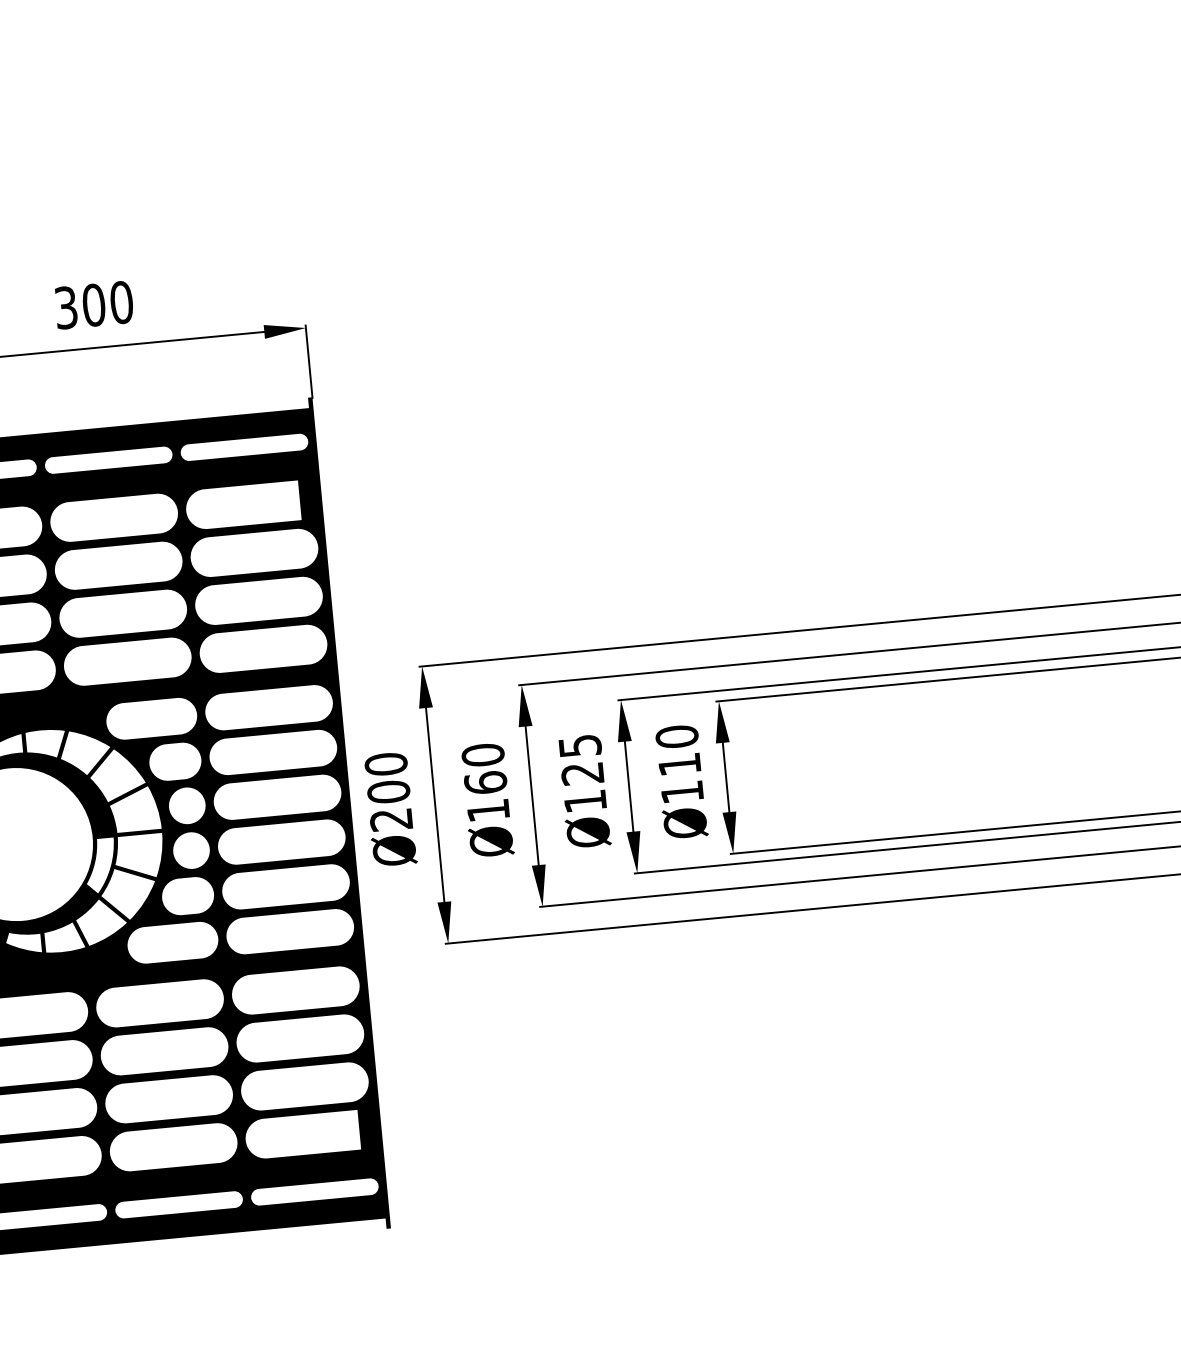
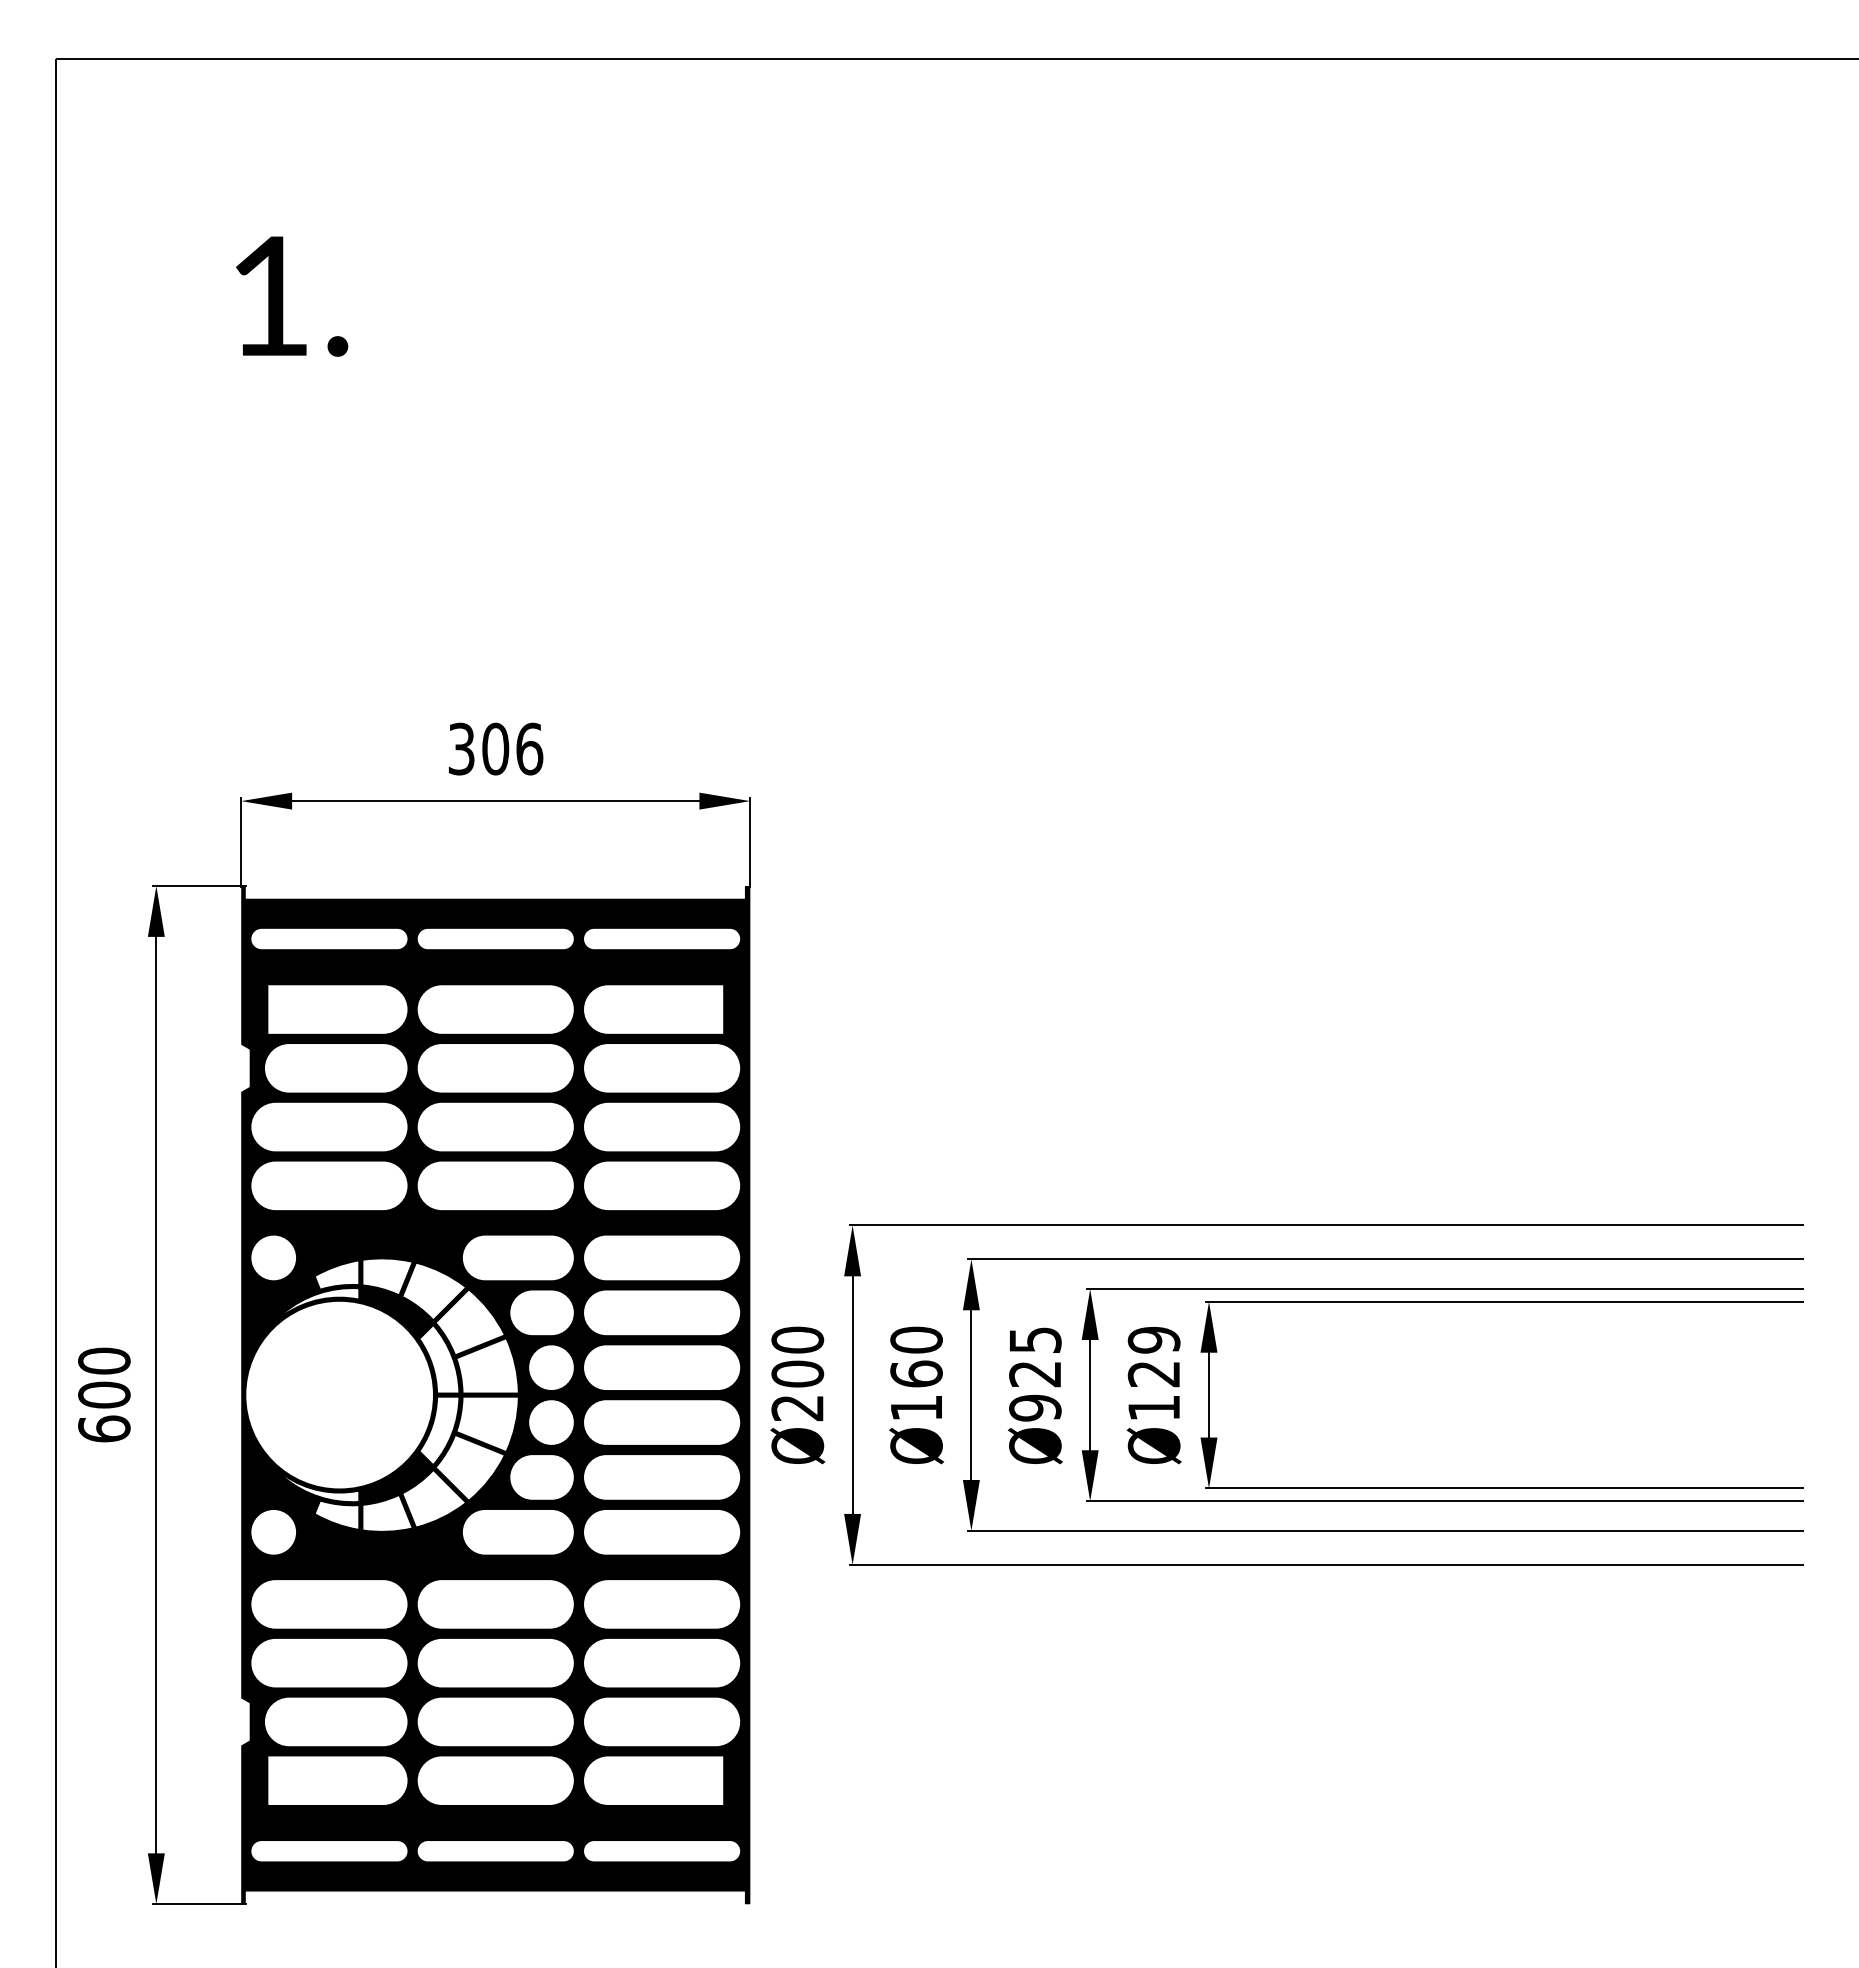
text: (121, 302) -> (529, 748), 300 -> 306
text: (677, 750) -> (1153, 1356), Ø110 -> Ø129
text: (585, 800) -> (1035, 1407), Ø125 -> Ø925

